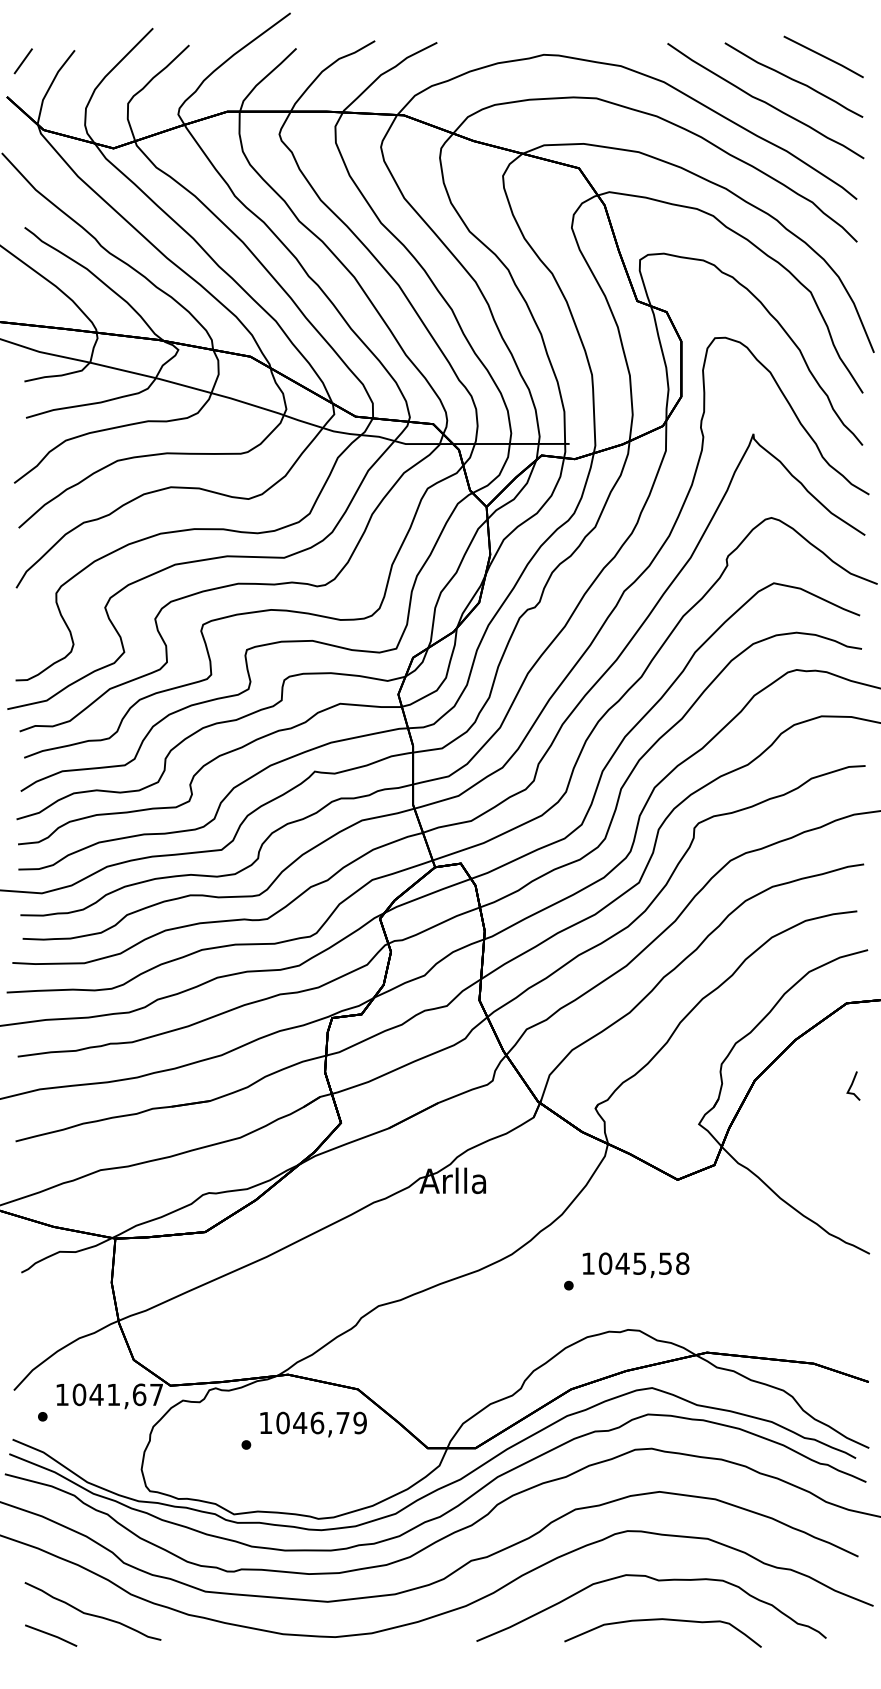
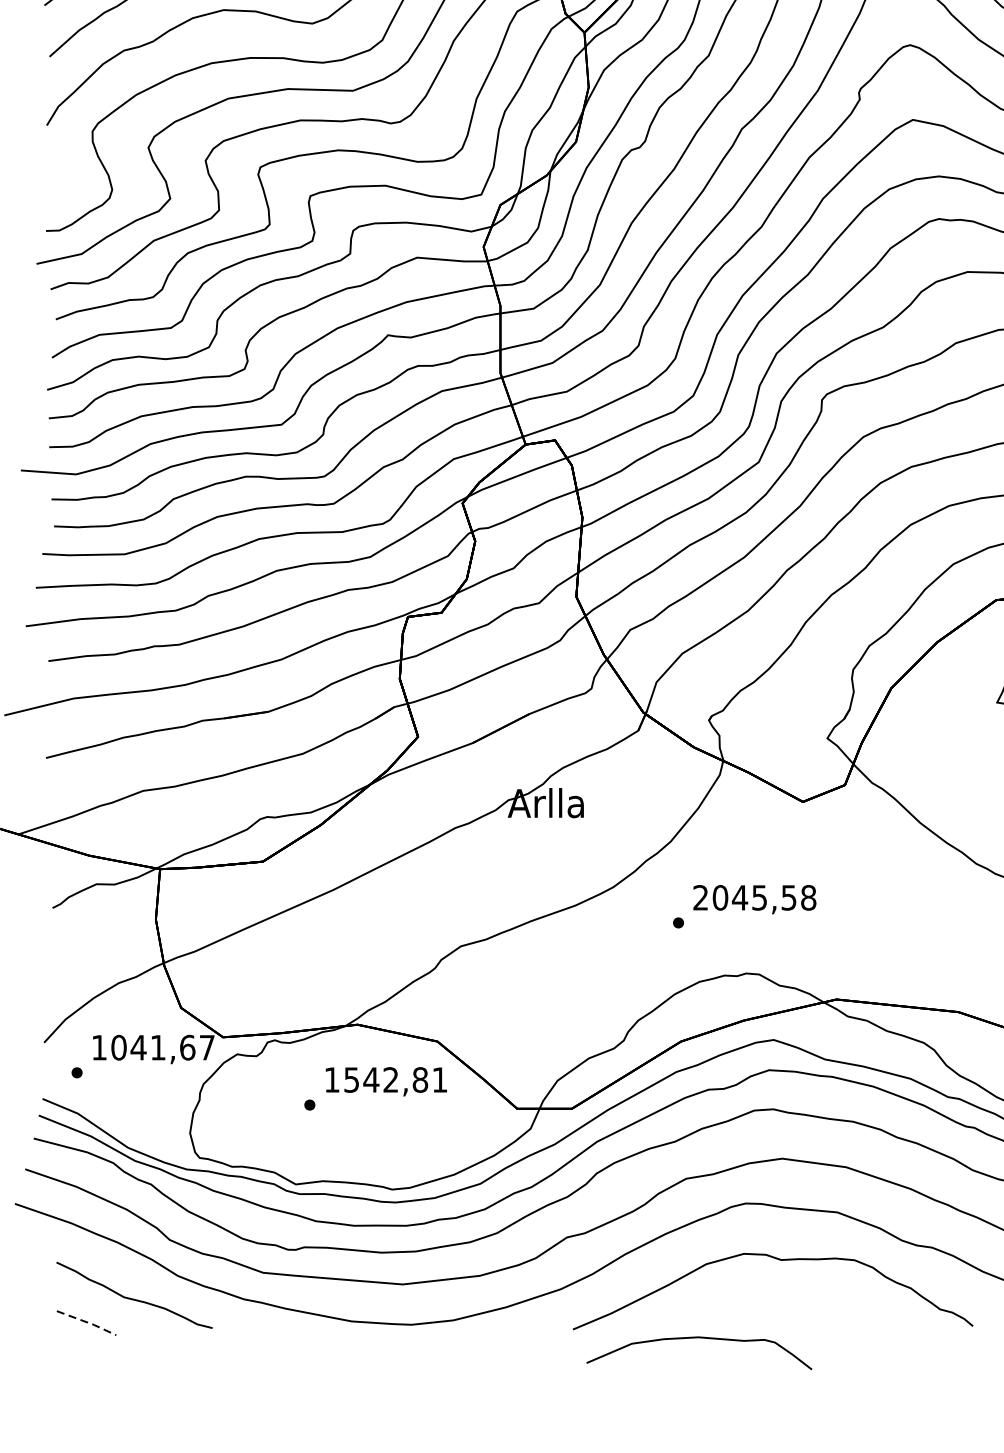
text: (587, 1263) -> (699, 897), 1045,58 -> 2045,58
text: (321, 1422) -> (395, 1079), 1046,79 -> 1542,81
curve: (663, 1620) -> (699, 1338), moved
line: (52, 1635) -> (88, 1322), solid -> dashed

